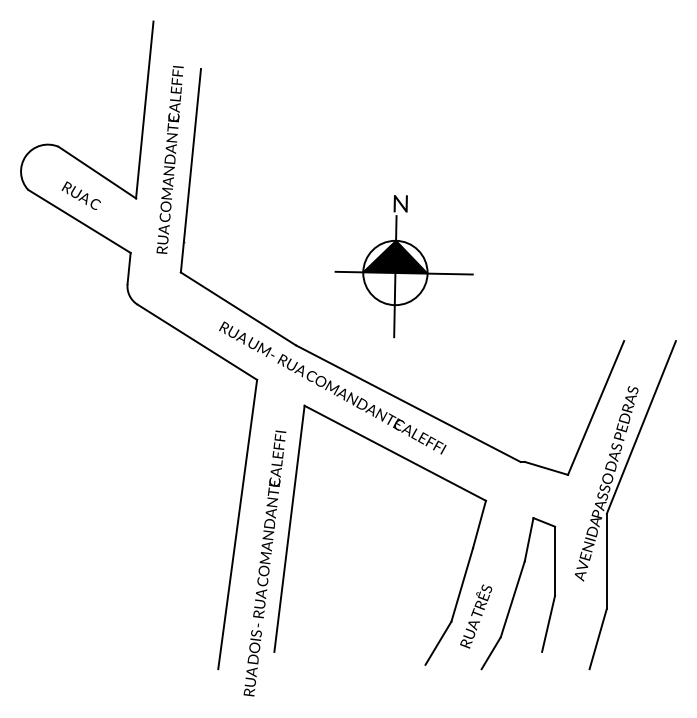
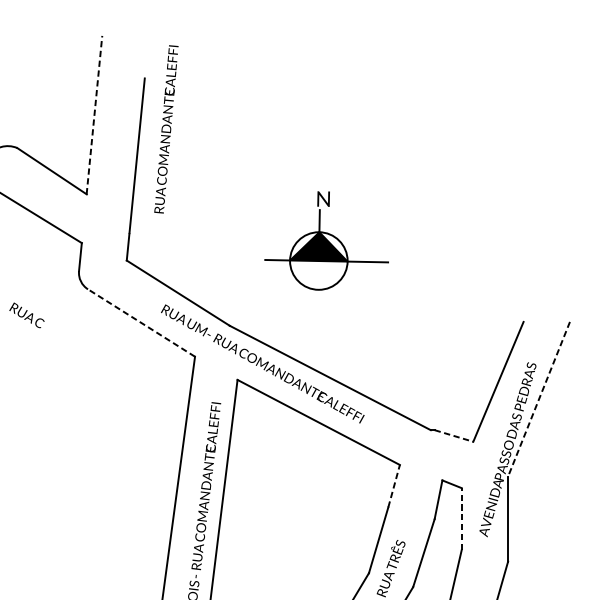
line: (144, 109) -> (94, 114), solid -> dashed
text: (169, 159) -> (165, 128), moved
text: (80, 195) -> (26, 315), moved
line: (394, 305) -> (318, 290), removed
line: (197, 342) -> (141, 323), solid -> dashed
line: (641, 427) -> (539, 399), solid -> dashed
line: (546, 468) -> (454, 436), solid -> dashed
line: (479, 524) -> (394, 486), solid -> dashed
line: (555, 561) -> (462, 519), solid -> dashed

